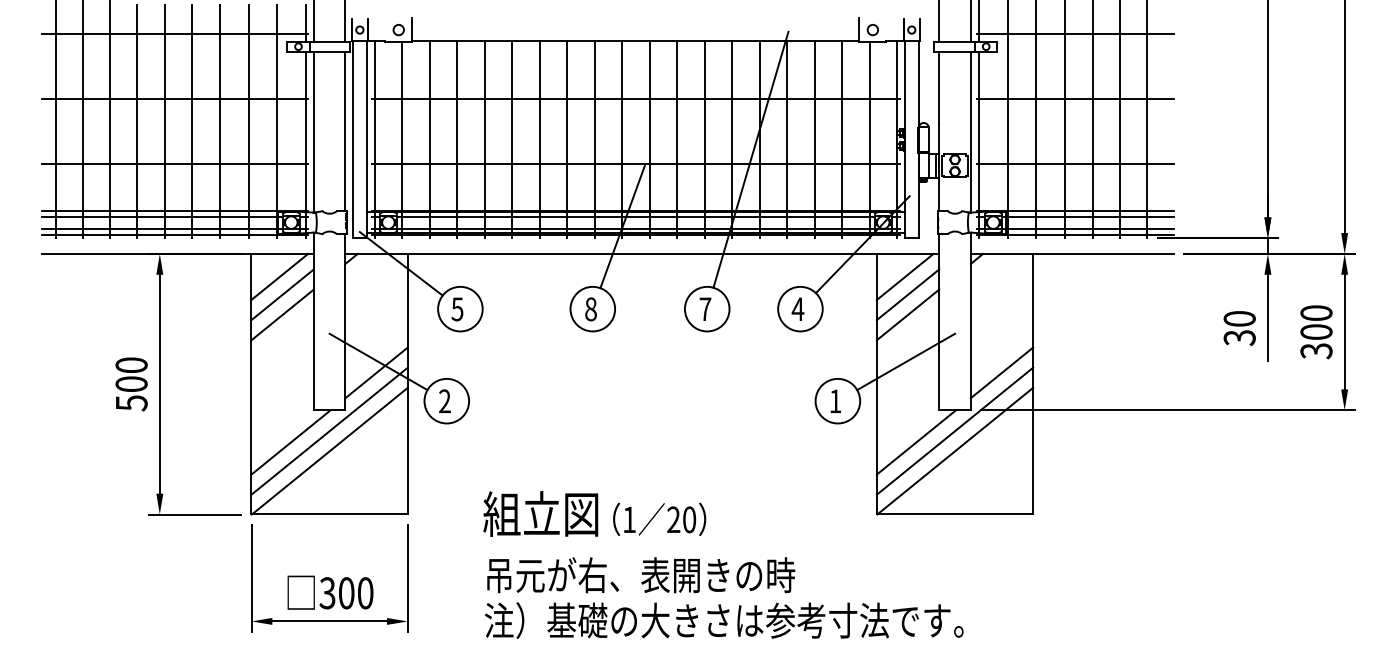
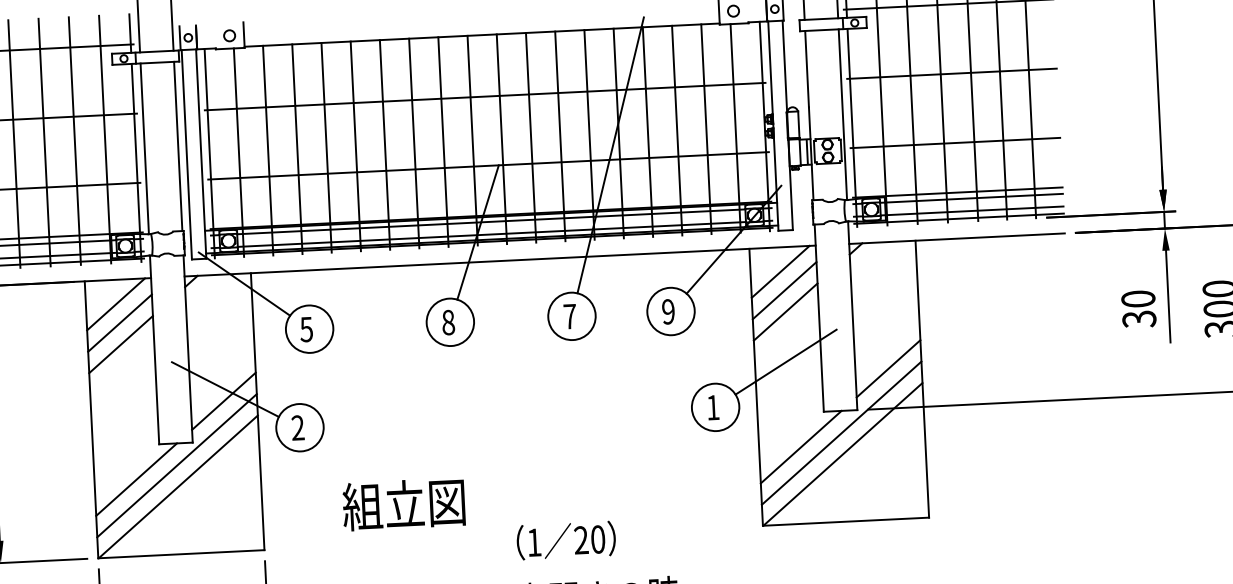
text: (797, 309) -> (667, 312), 4 -> 9
text: (540, 513) -> (403, 503), moved
text: (659, 518) -> (566, 539), moved

